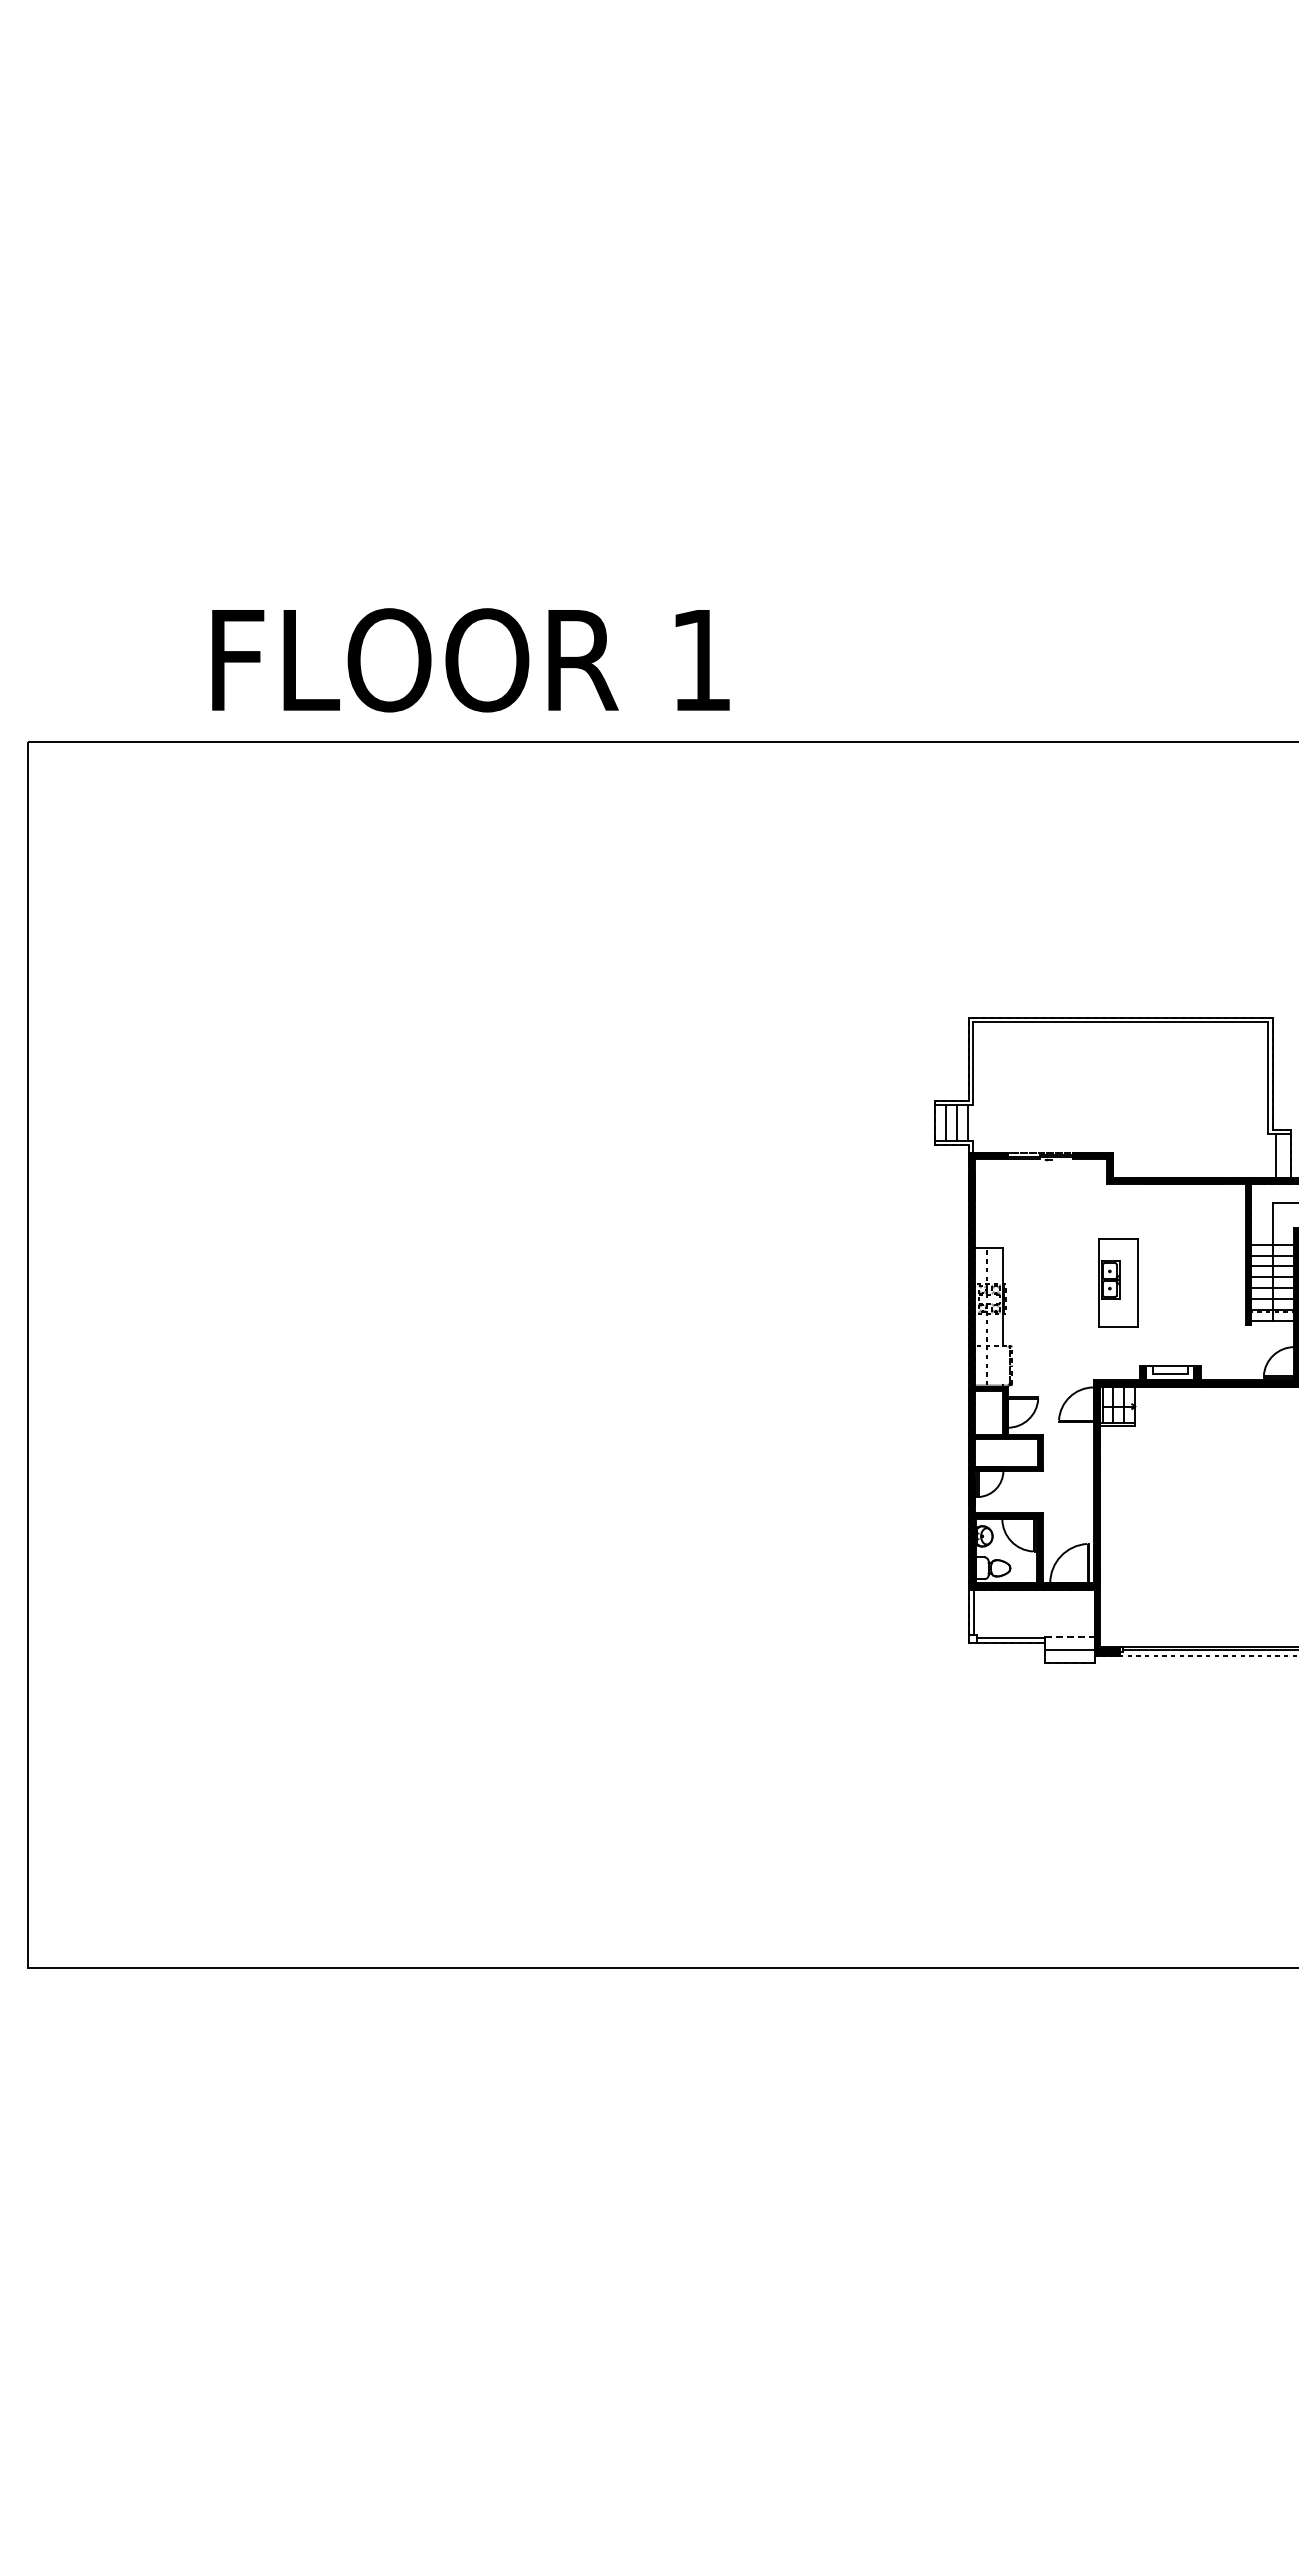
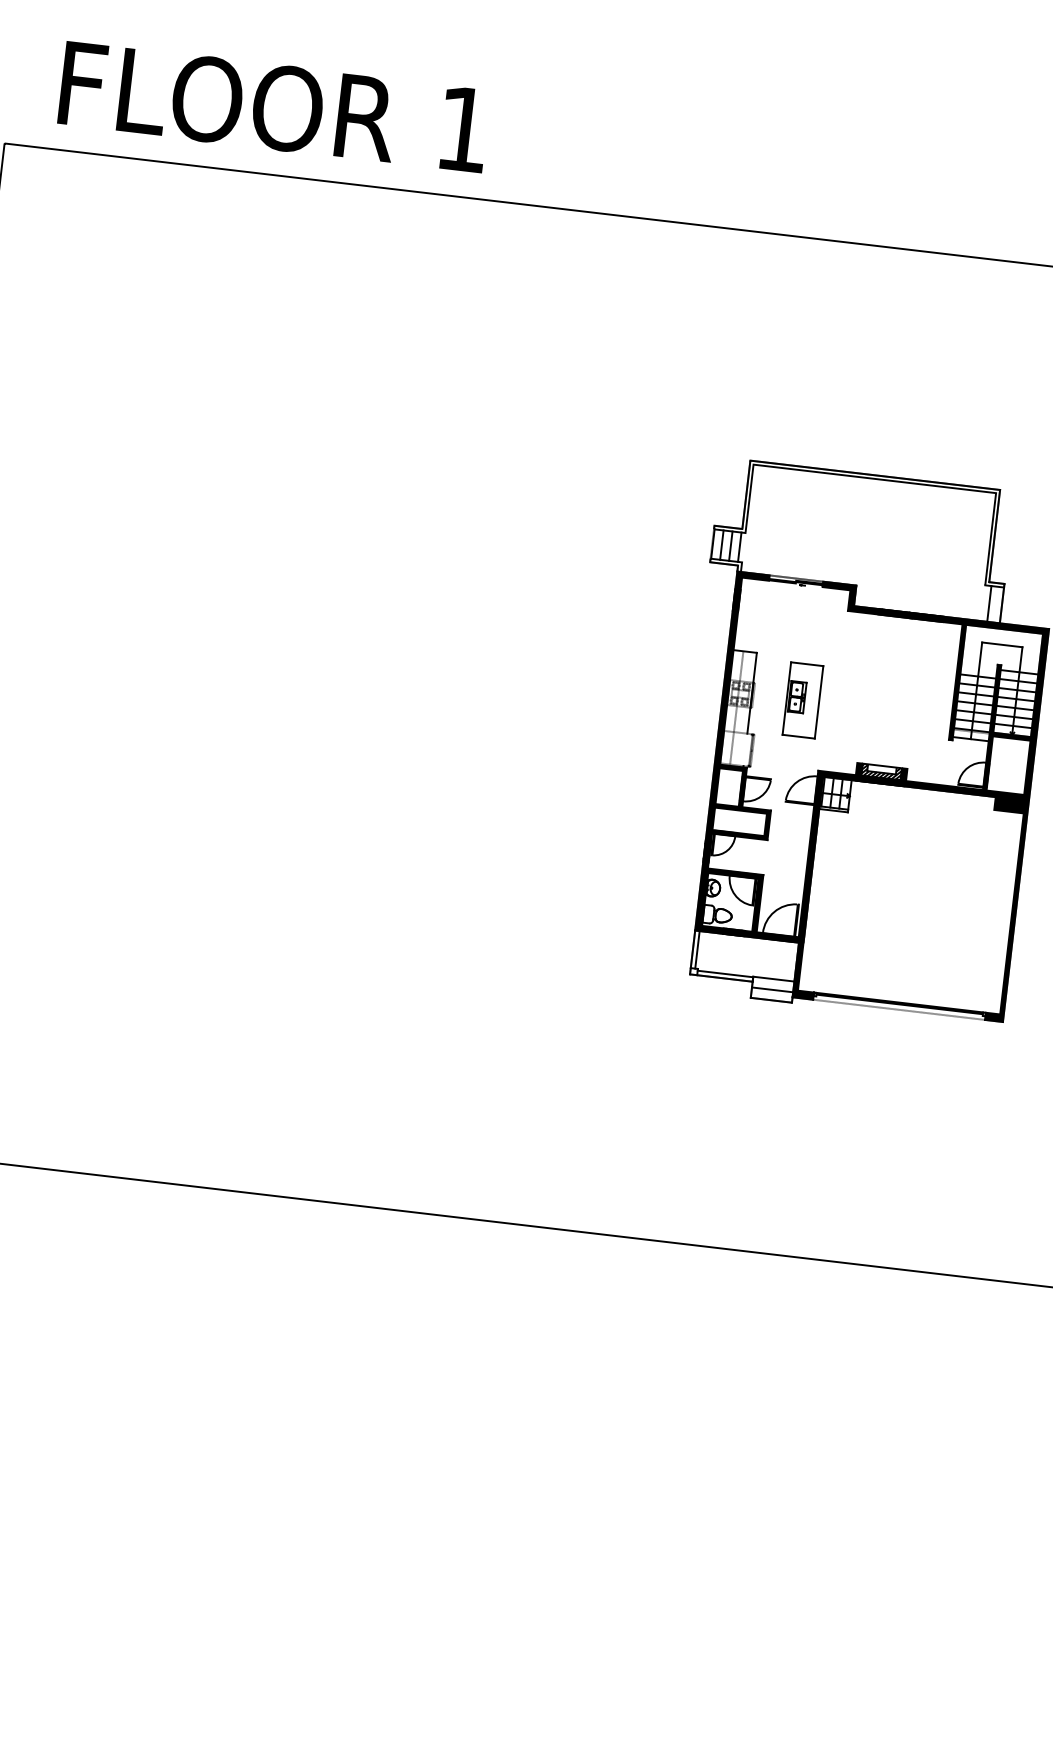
text: (470, 660) -> (273, 107), moved
part: (1118, 1282) -> (803, 699), moved
hatch: (1170, 1372) -> (882, 771), added
line: (1070, 1636) -> (774, 978), dashed -> solid

